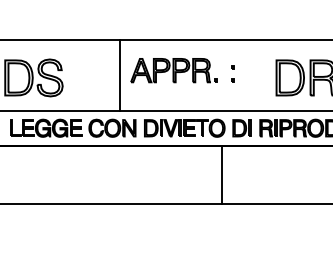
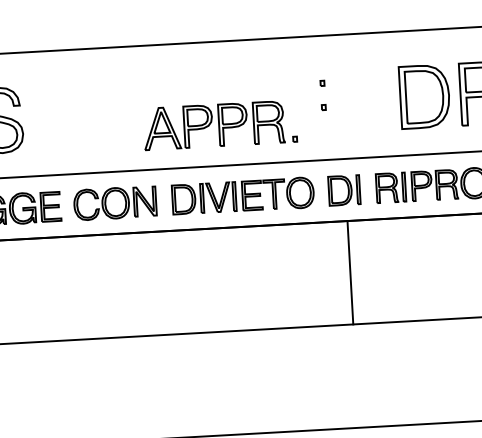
part: (173, 70) -> (219, 125), moved
line: (119, 75) -> (122, 109), removed
line: (221, 174) -> (349, 272), moved

